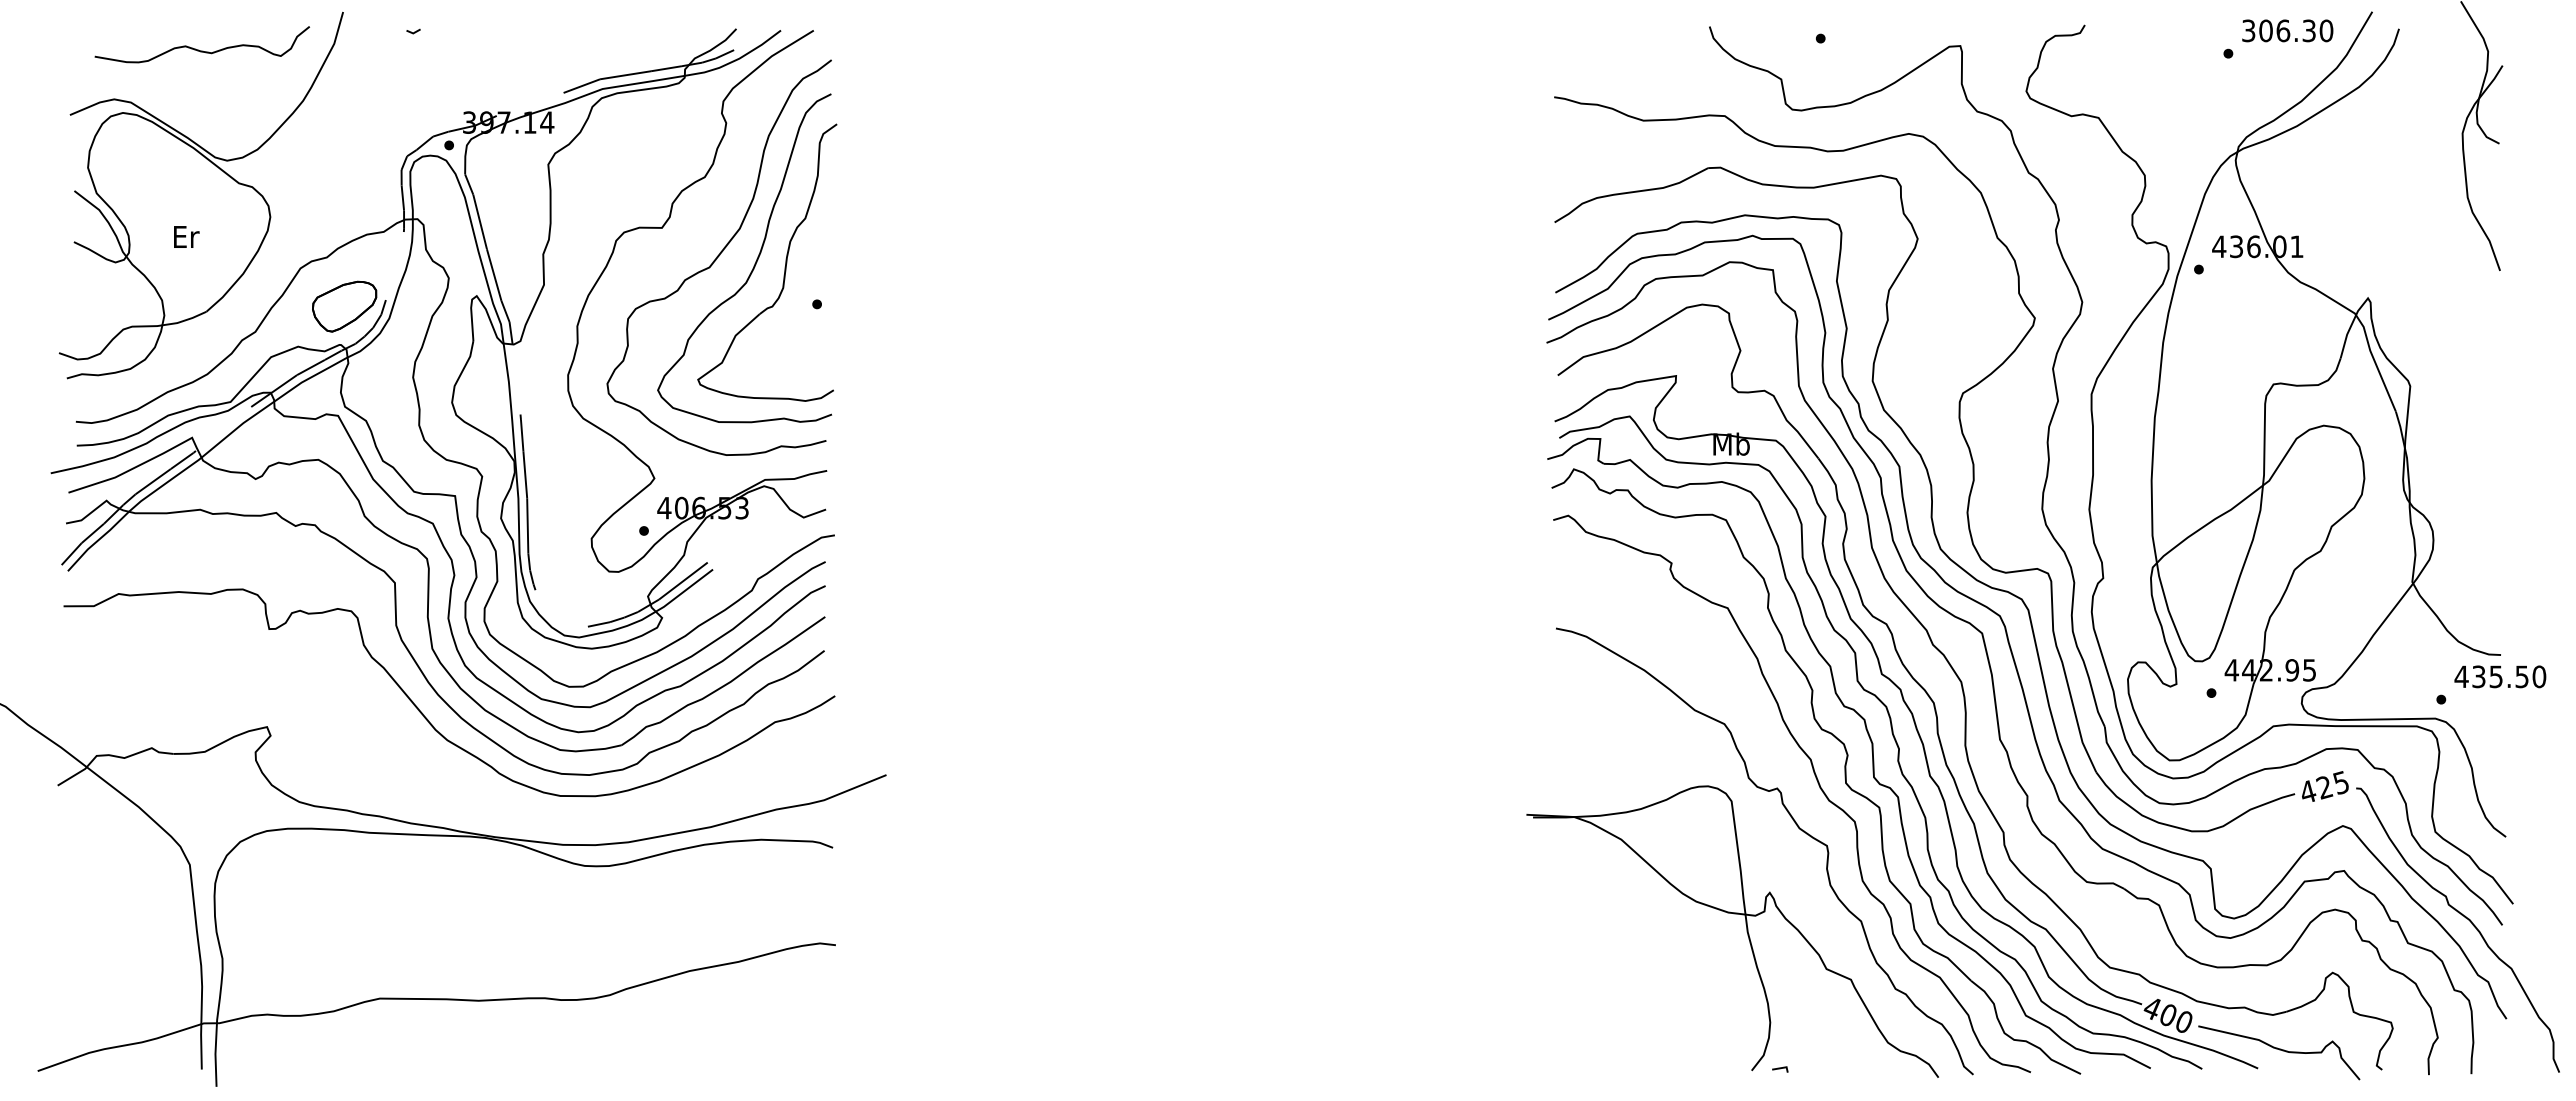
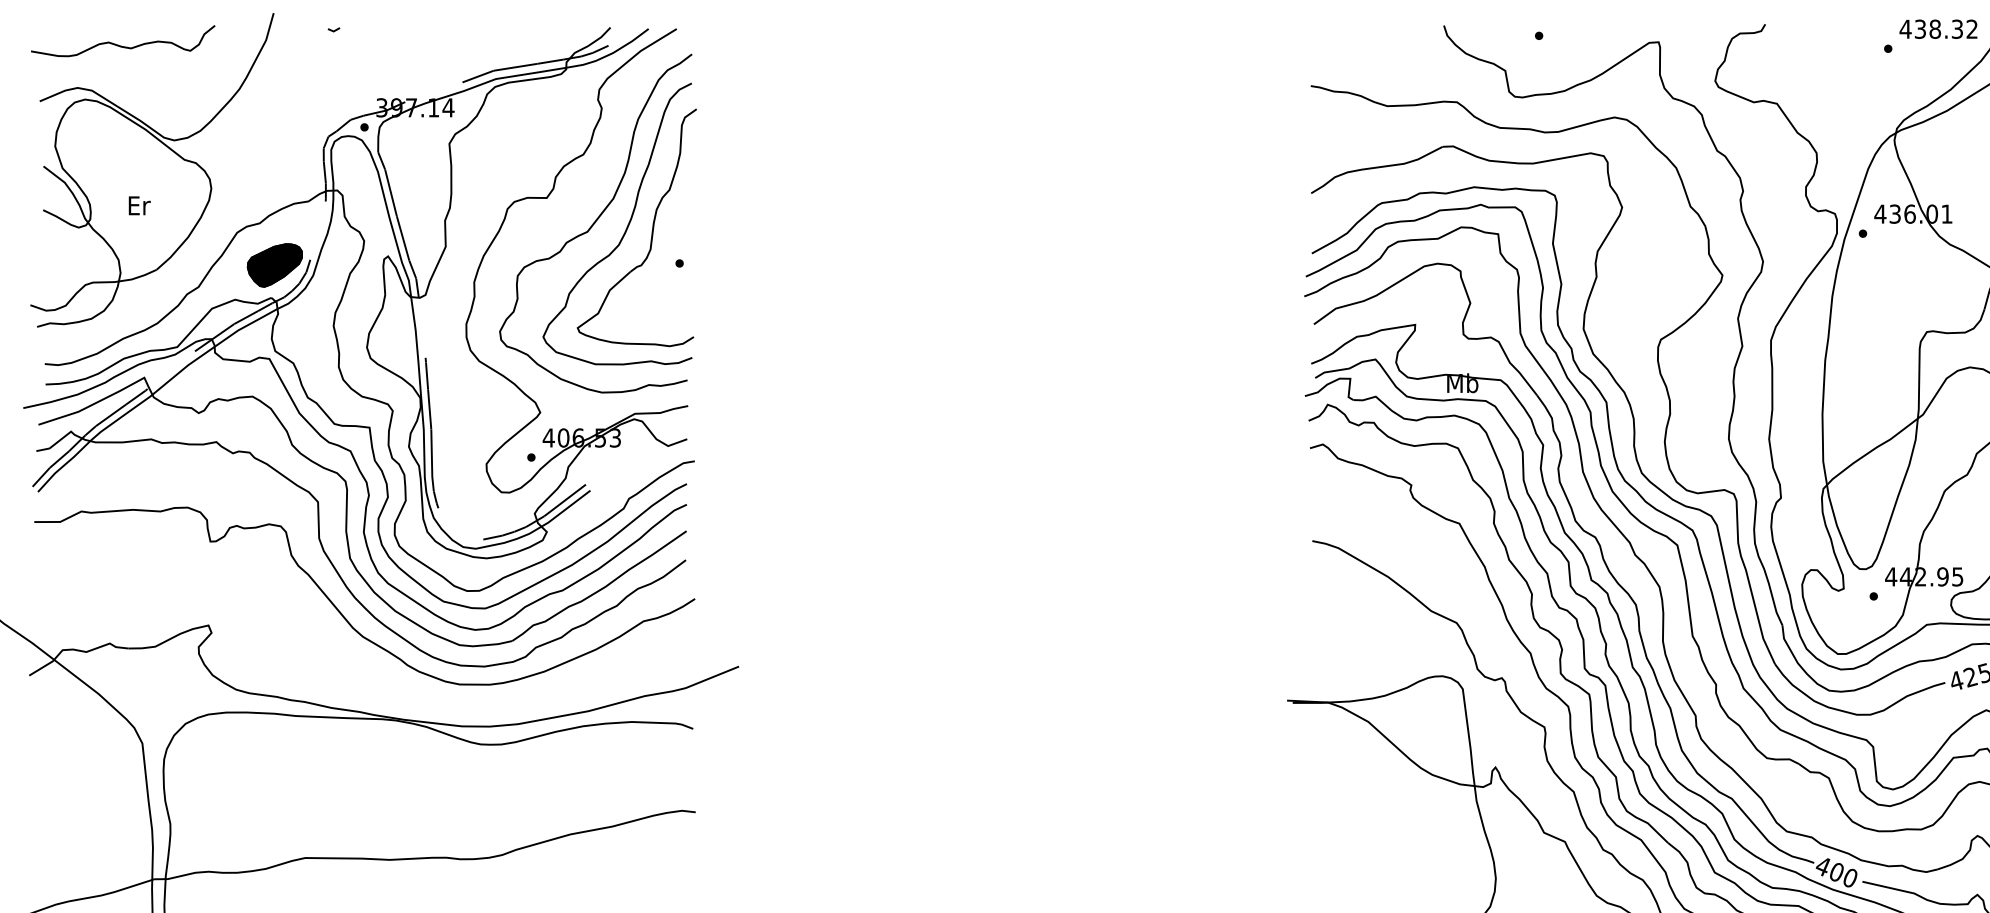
text: (2287, 30) -> (1938, 28), 306.30 -> 438.32
curve: (198, 49) -> (119, 45), moved
fill: (344, 306) -> (274, 265), added

